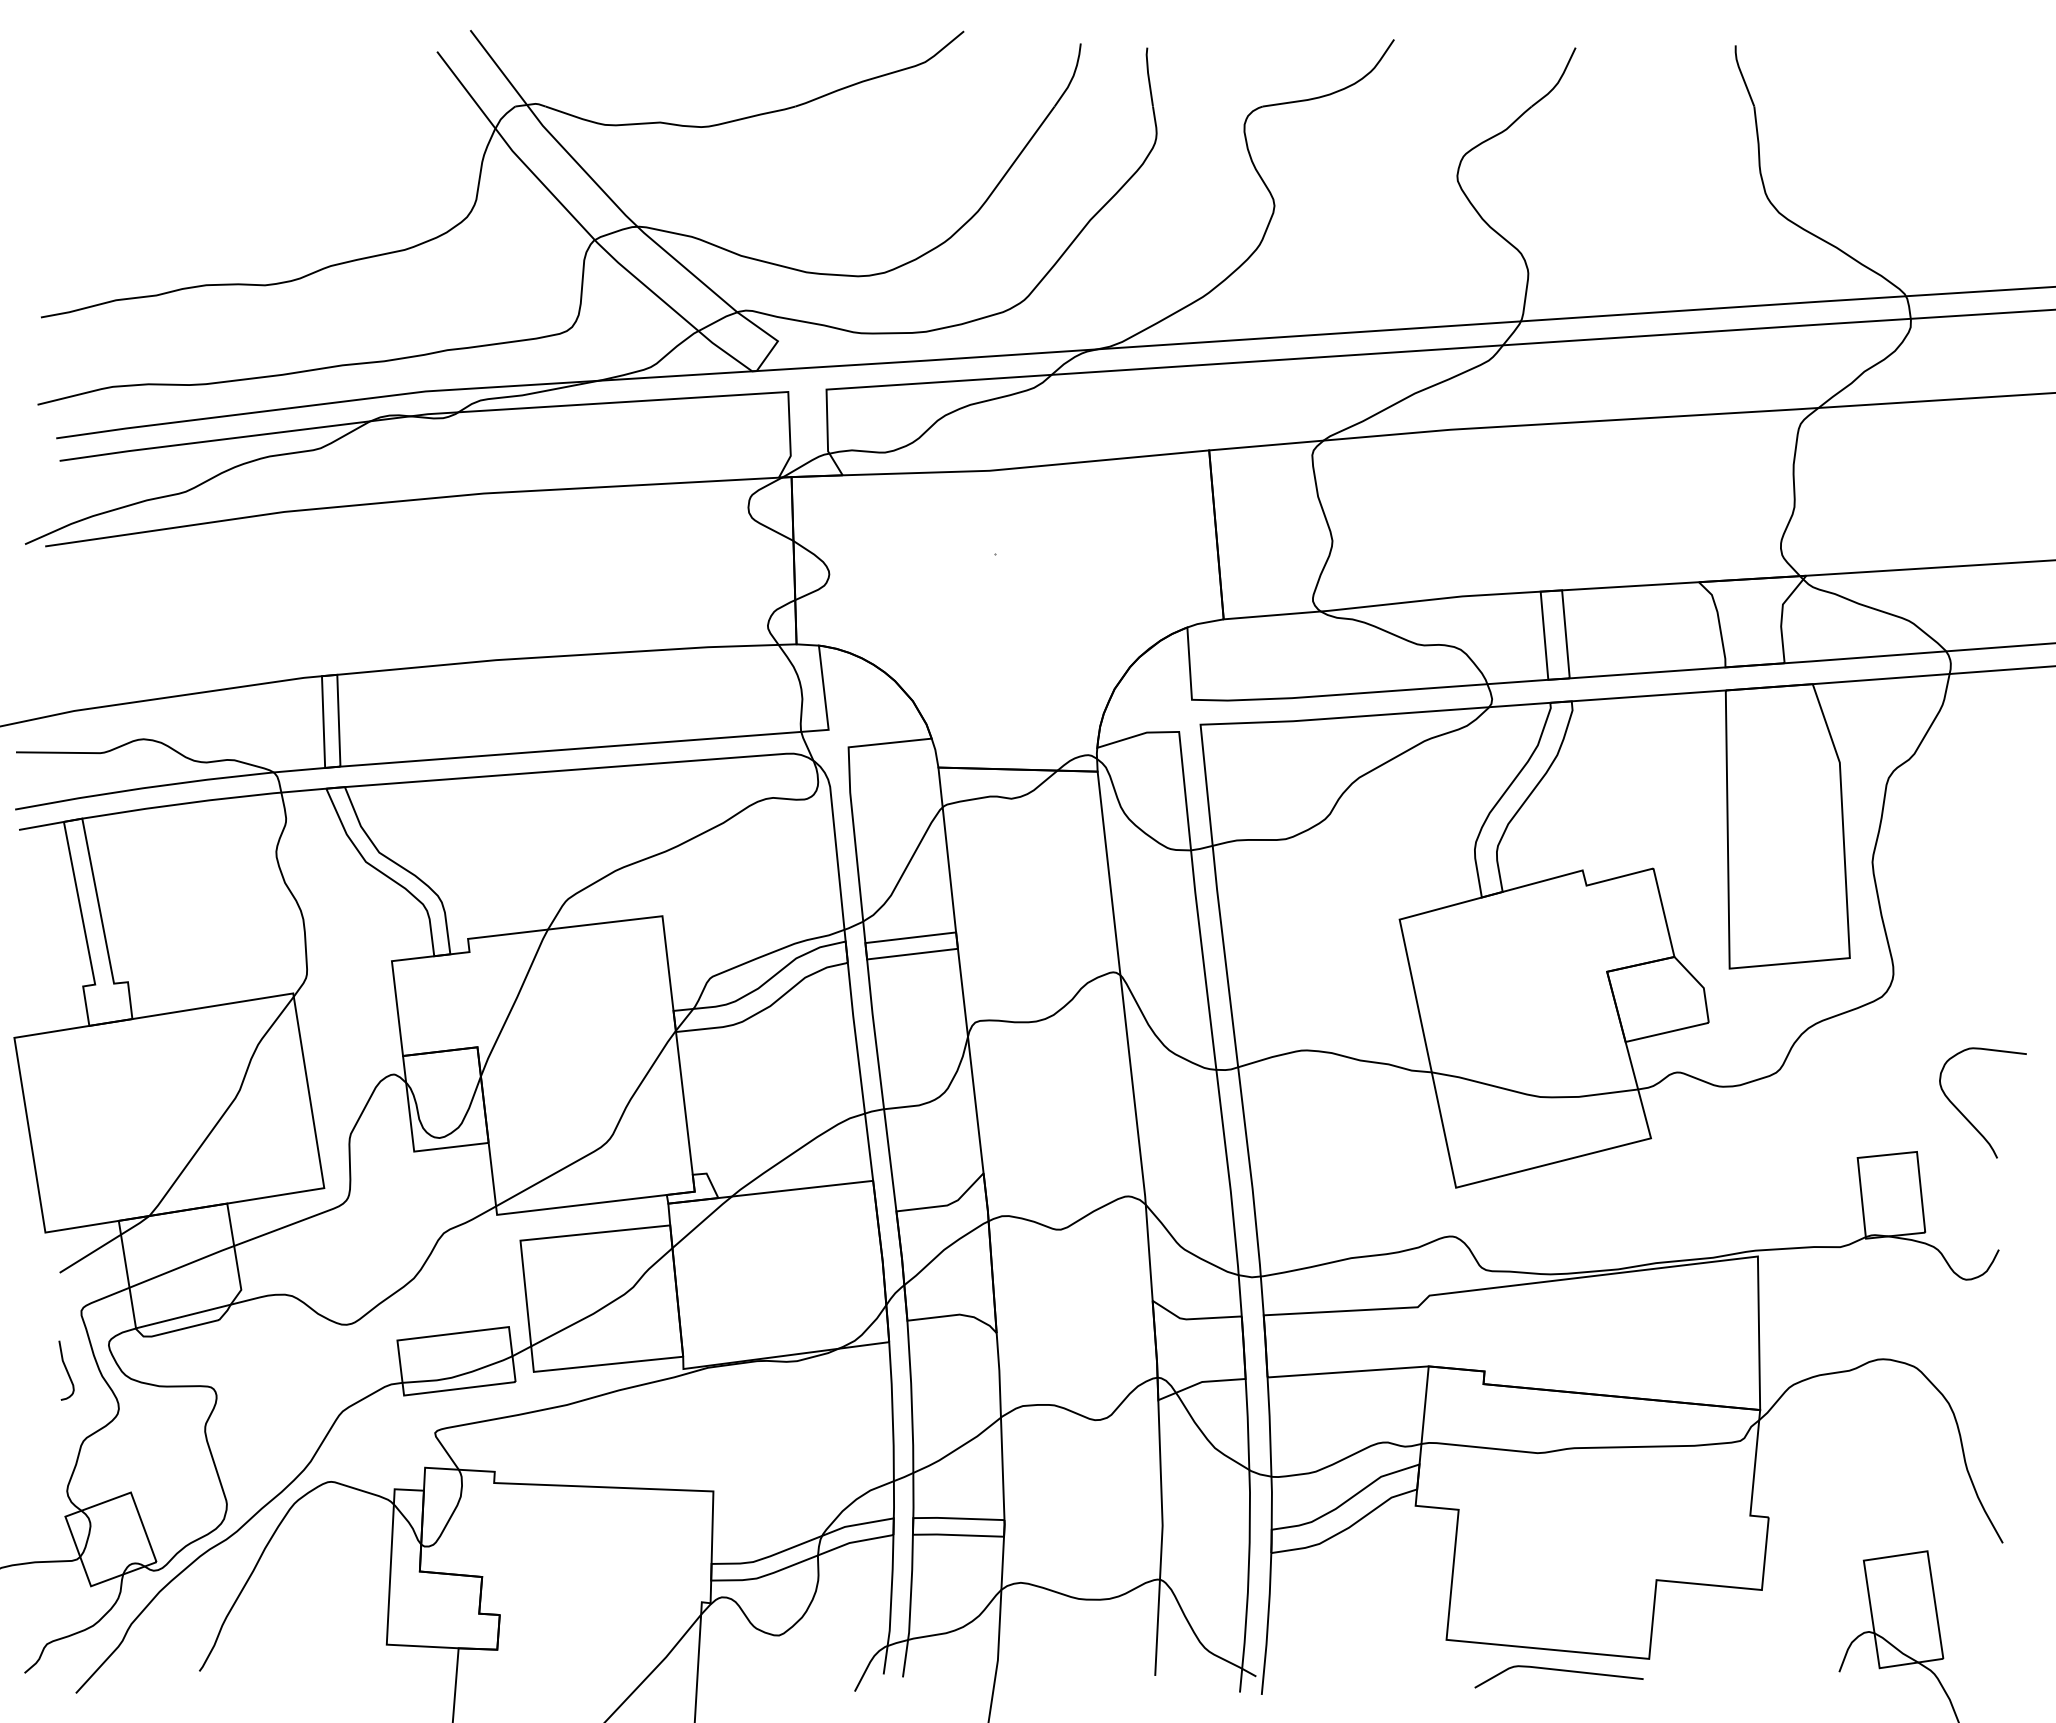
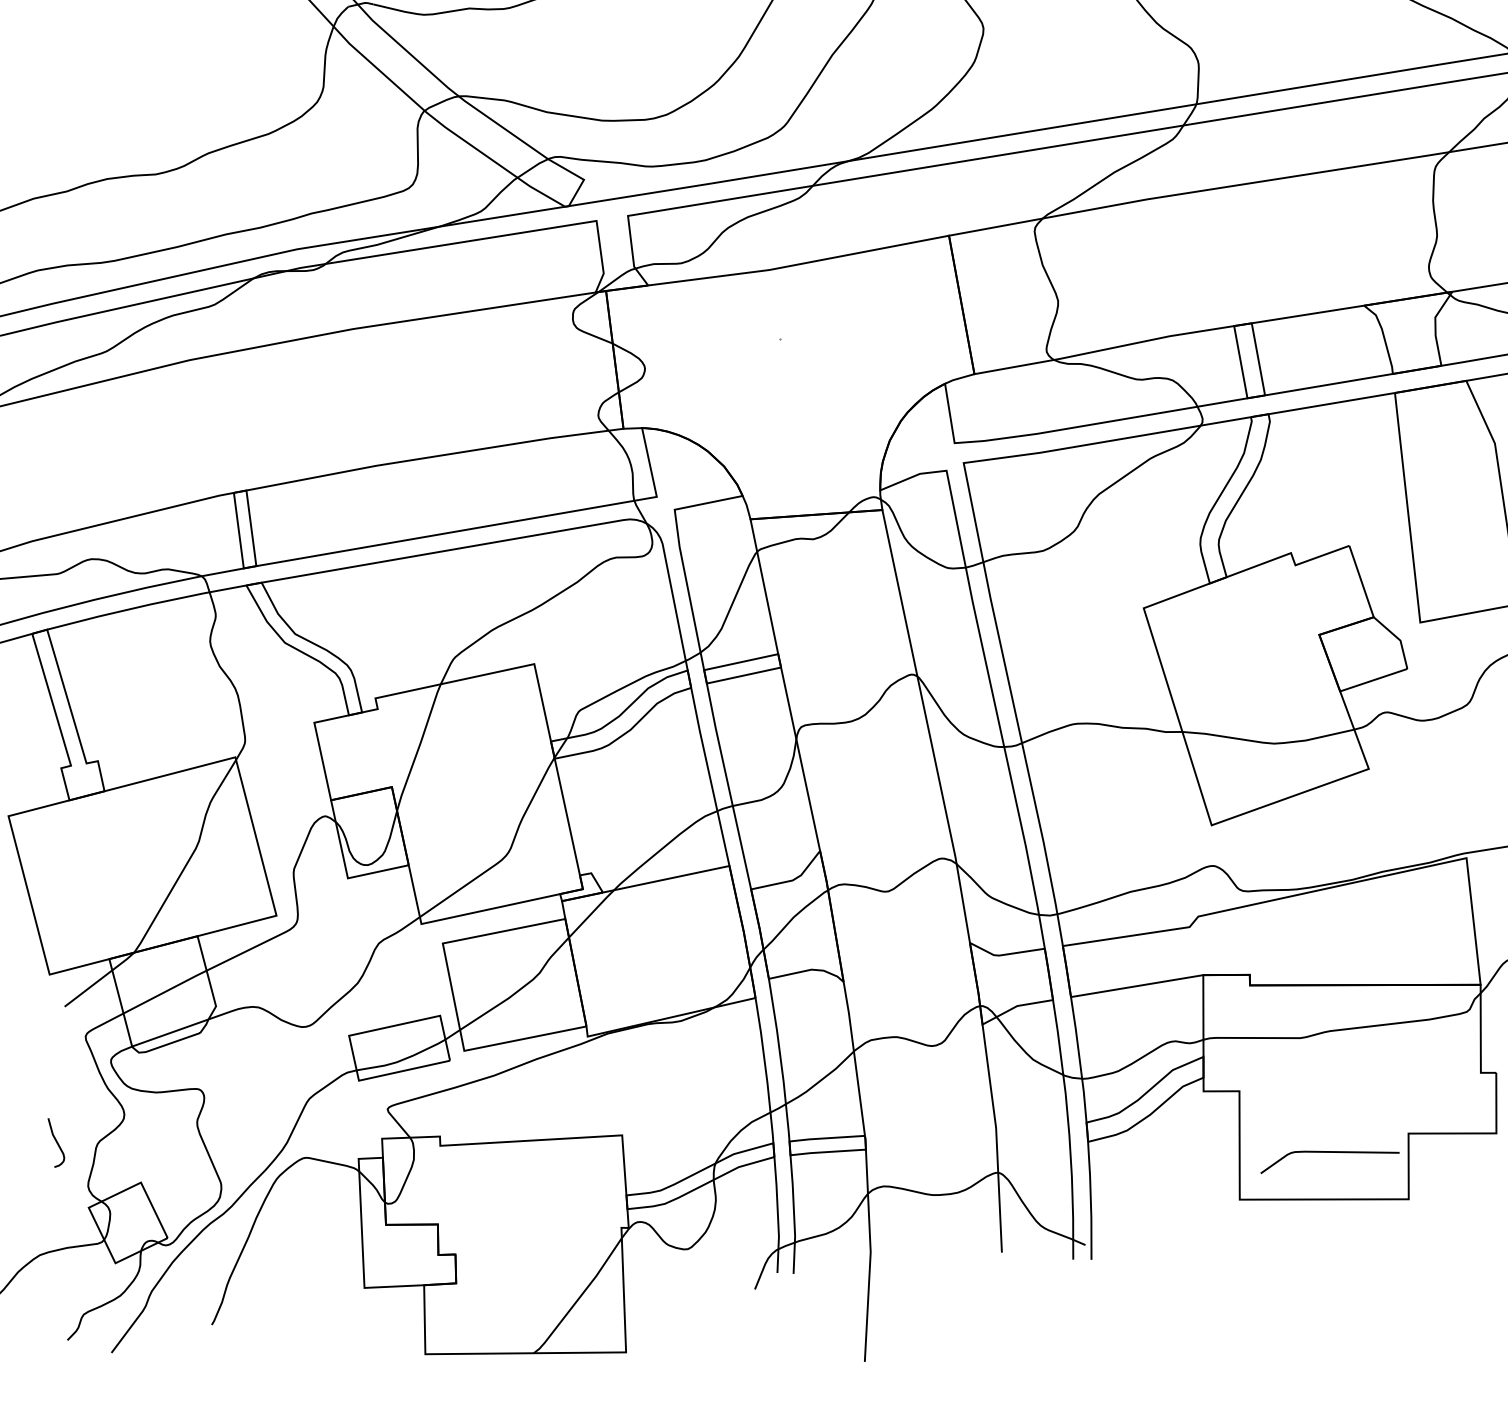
curve: (66, 1370) -> (56, 1142), moved
curve: (1561, 1671) -> (1331, 1153), moved

